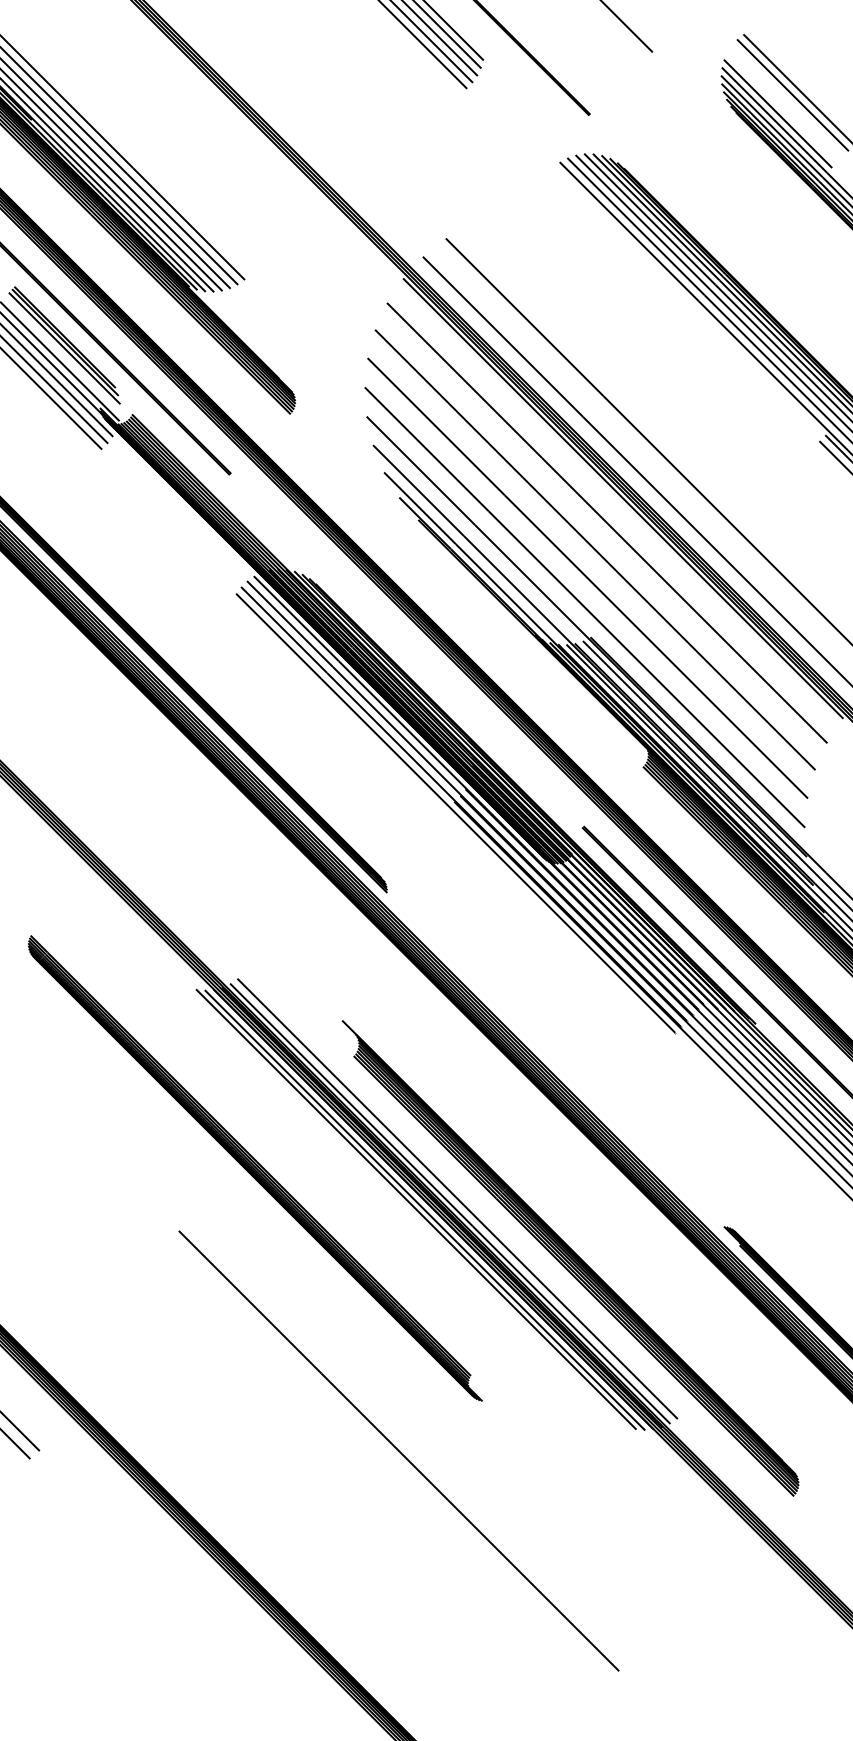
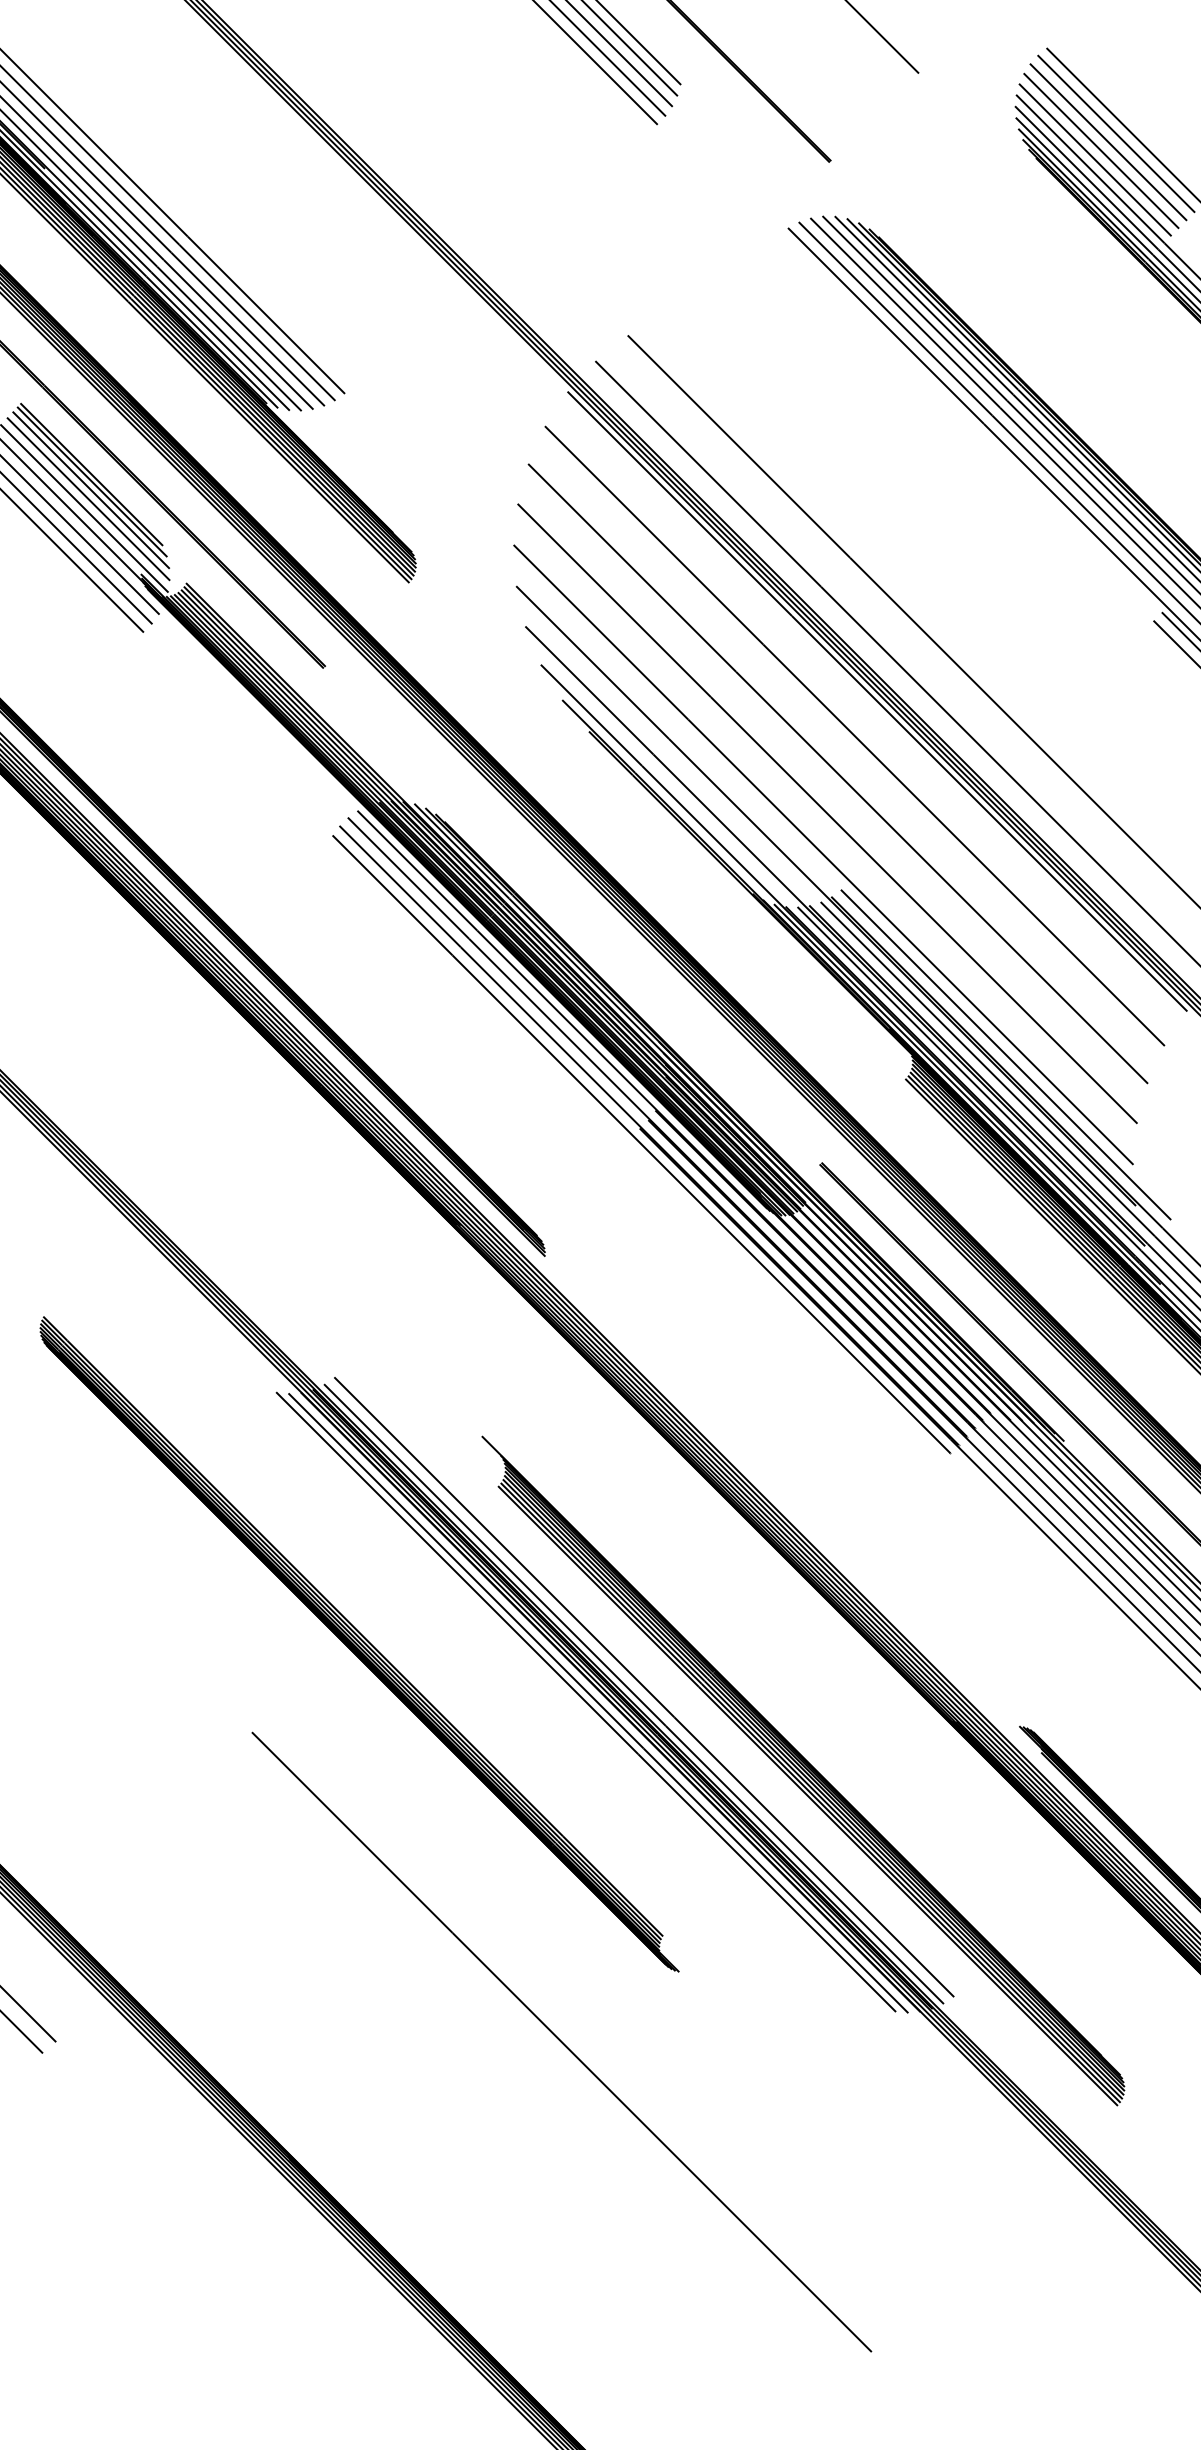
line: (787, 101) -> (1108, 142), added
line: (782, 107) -> (1101, 151), added
line: (62, 354) -> (88, 498), added
line: (714, 749) -> (1005, 1054), added

